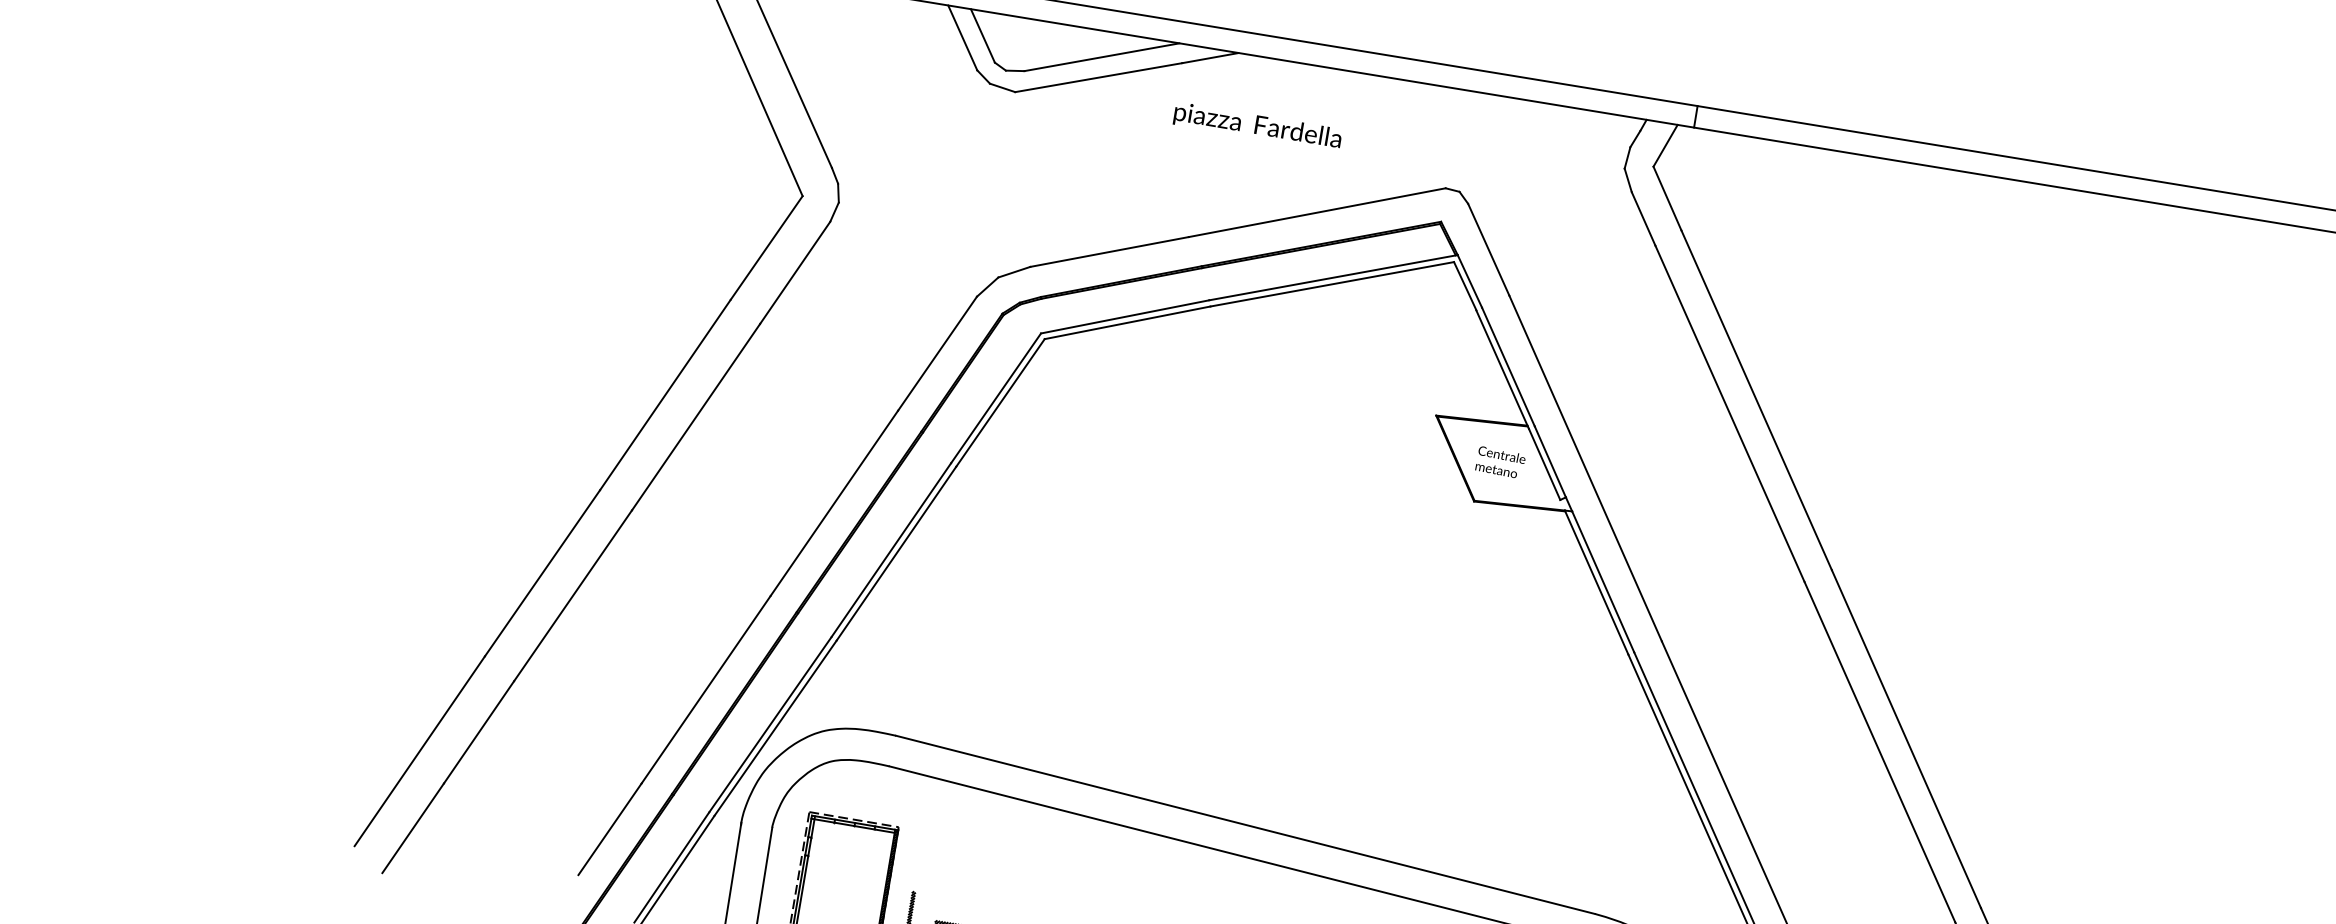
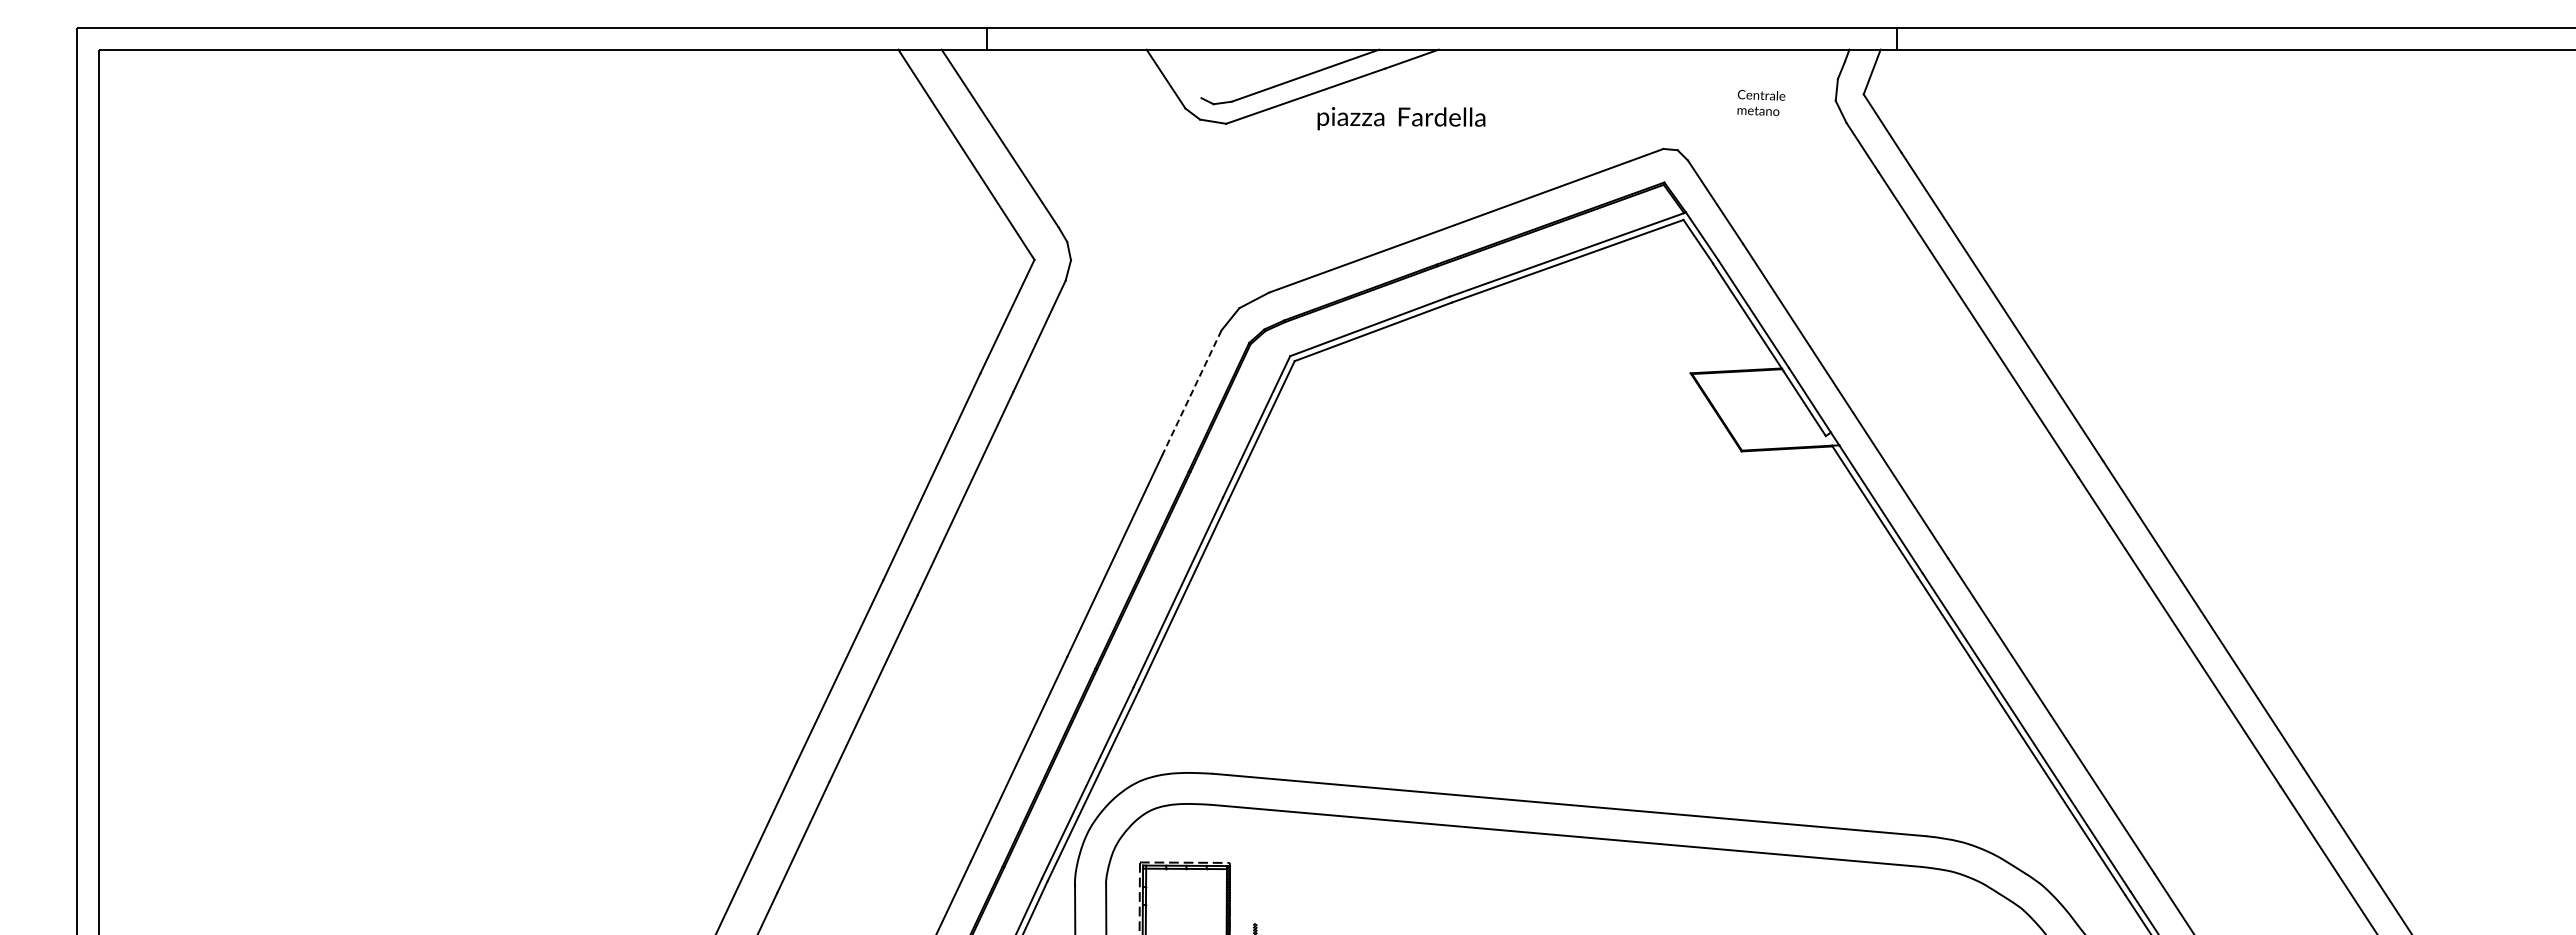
line: (983, 35) -> (1185, 73), removed
text: (1257, 126) -> (1401, 118), moved
line: (938, 353) -> (1192, 392), solid -> dashed
text: (1500, 463) -> (1761, 103), moved

